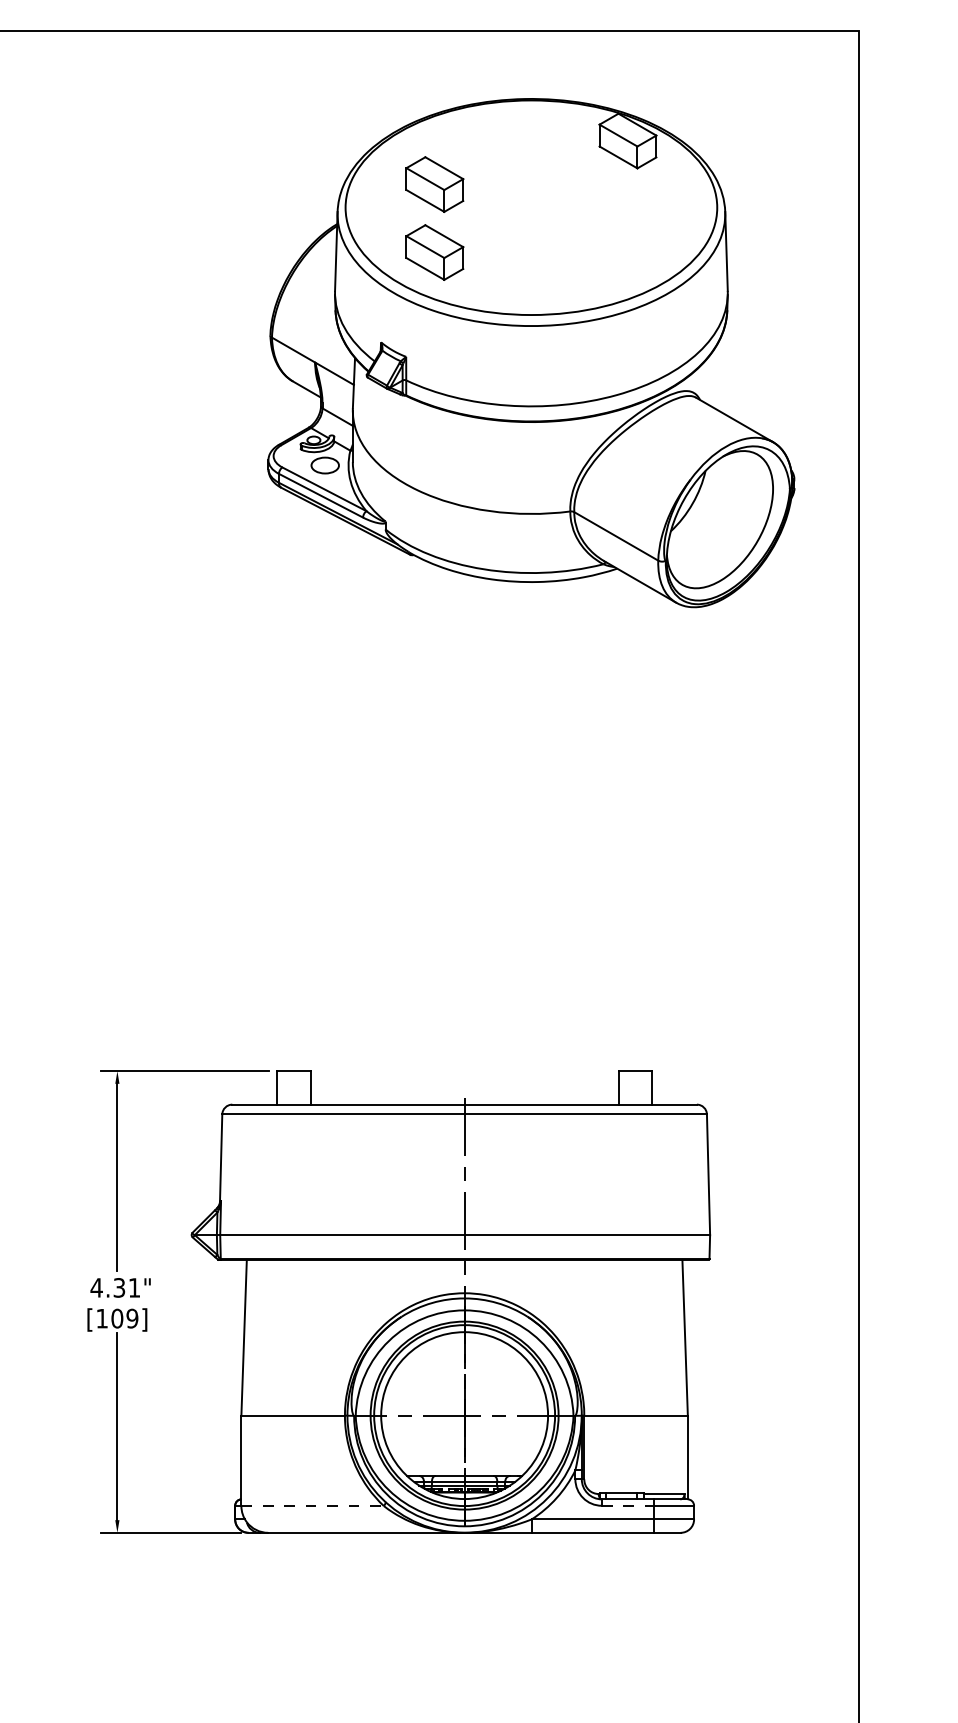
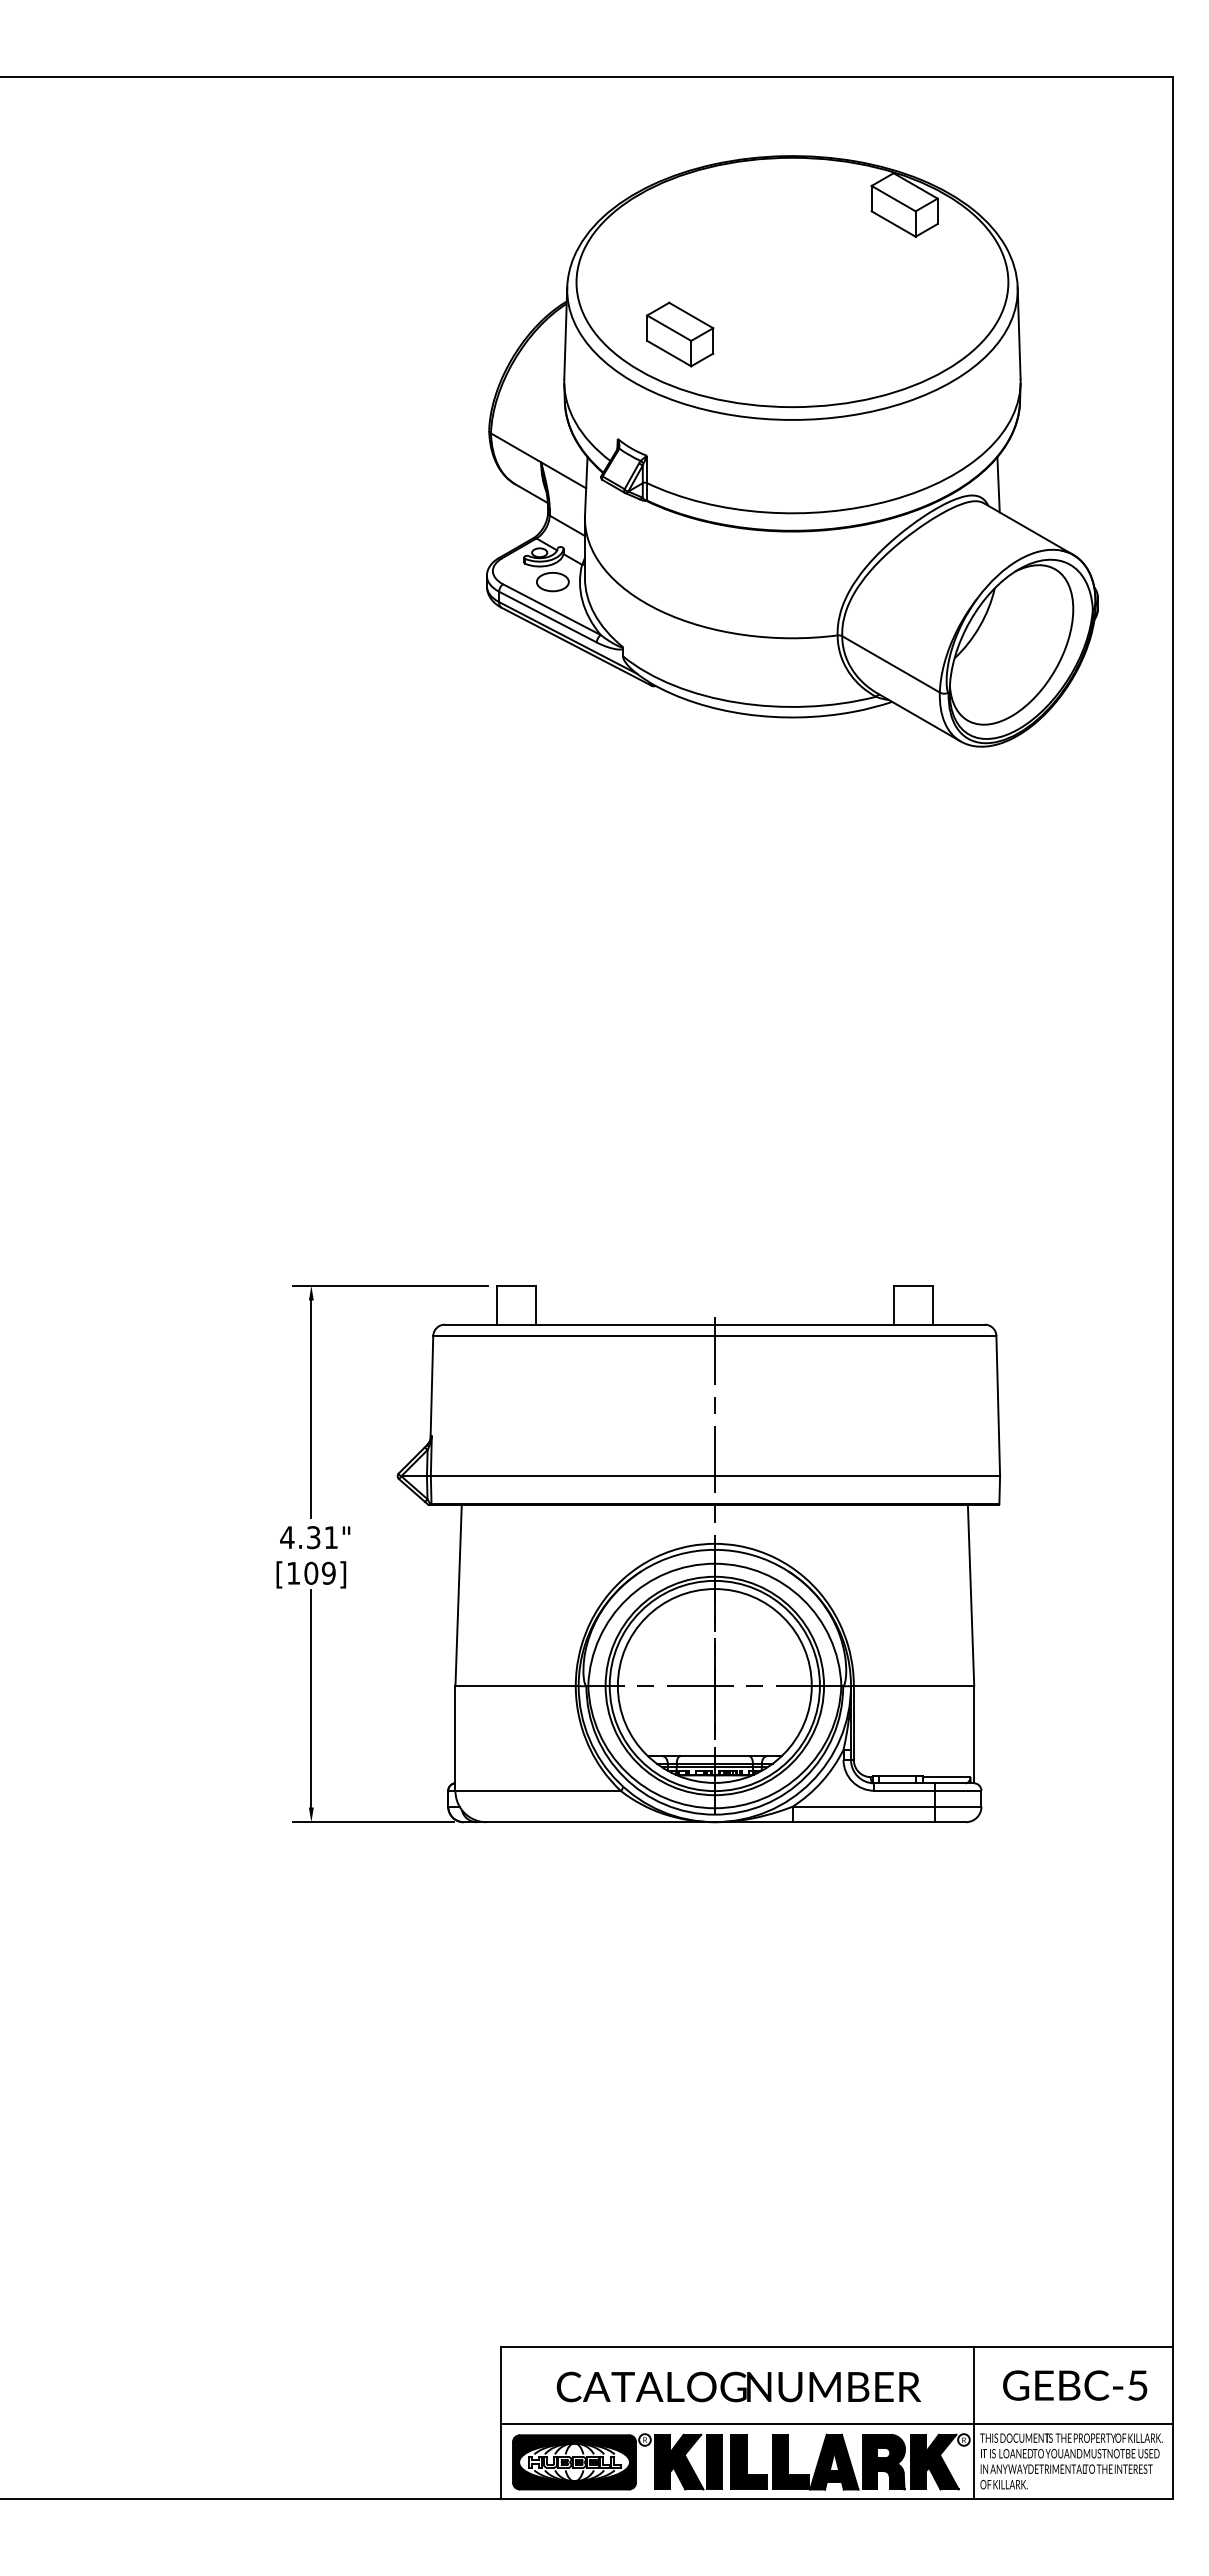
part: (435, 184) -> (680, 255), removed
line: (708, 381) -> (998, 484), added
line: (627, 1505) -> (904, 1790), dashed -> solid
line: (312, 1506) -> (538, 1791), dashed -> solid

